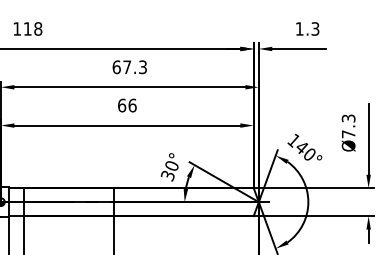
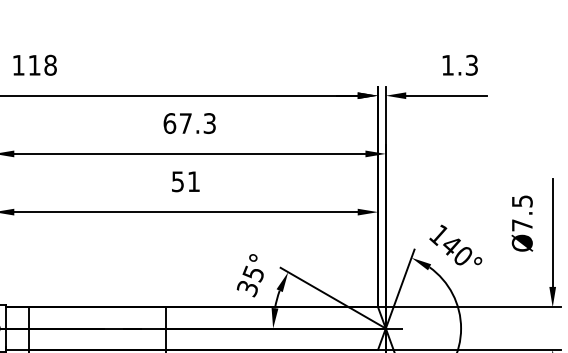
text: (127, 105) -> (186, 181), 66 -> 51
text: (347, 118) -> (520, 201), Ø7.3 -> Ø7.5
text: (171, 166) -> (253, 274), 30° -> 35°

